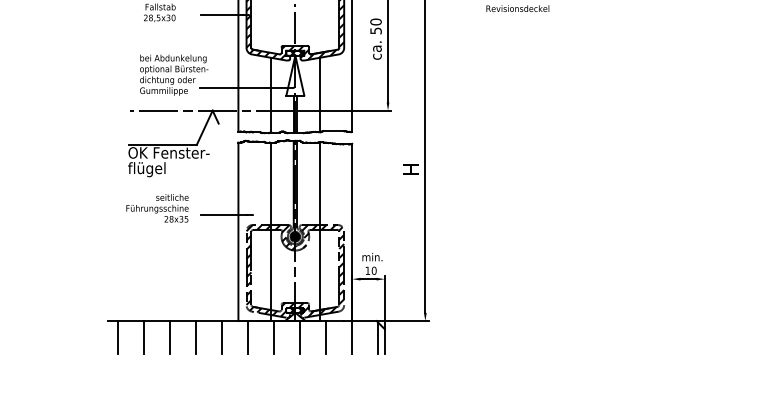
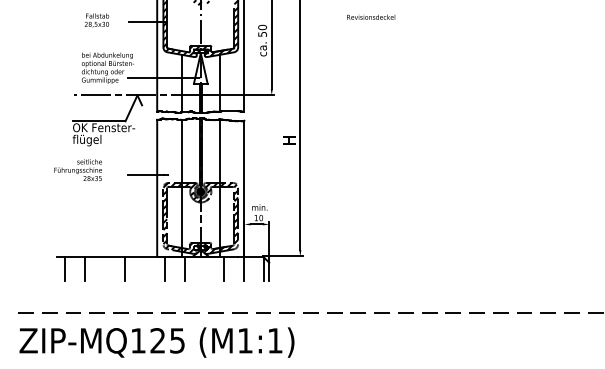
text: (156, 207) -> (77, 169), moved
line: (169, 336) -> (104, 268), removed
line: (221, 336) -> (144, 268), removed
line: (300, 336) -> (204, 268), removed

